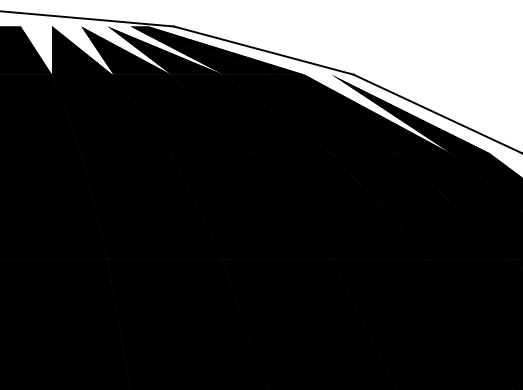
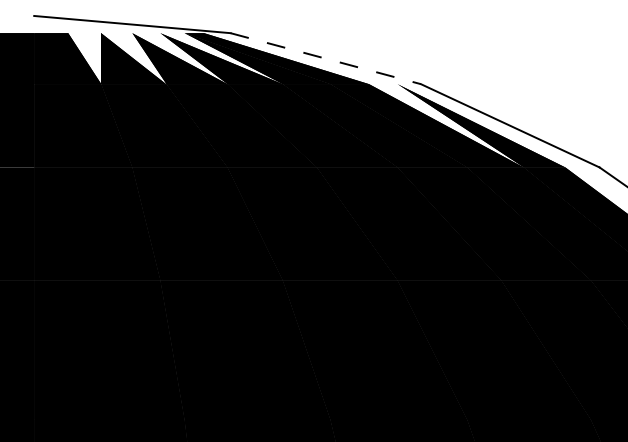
line: (263, 50) -> (325, 58), solid -> dashed

